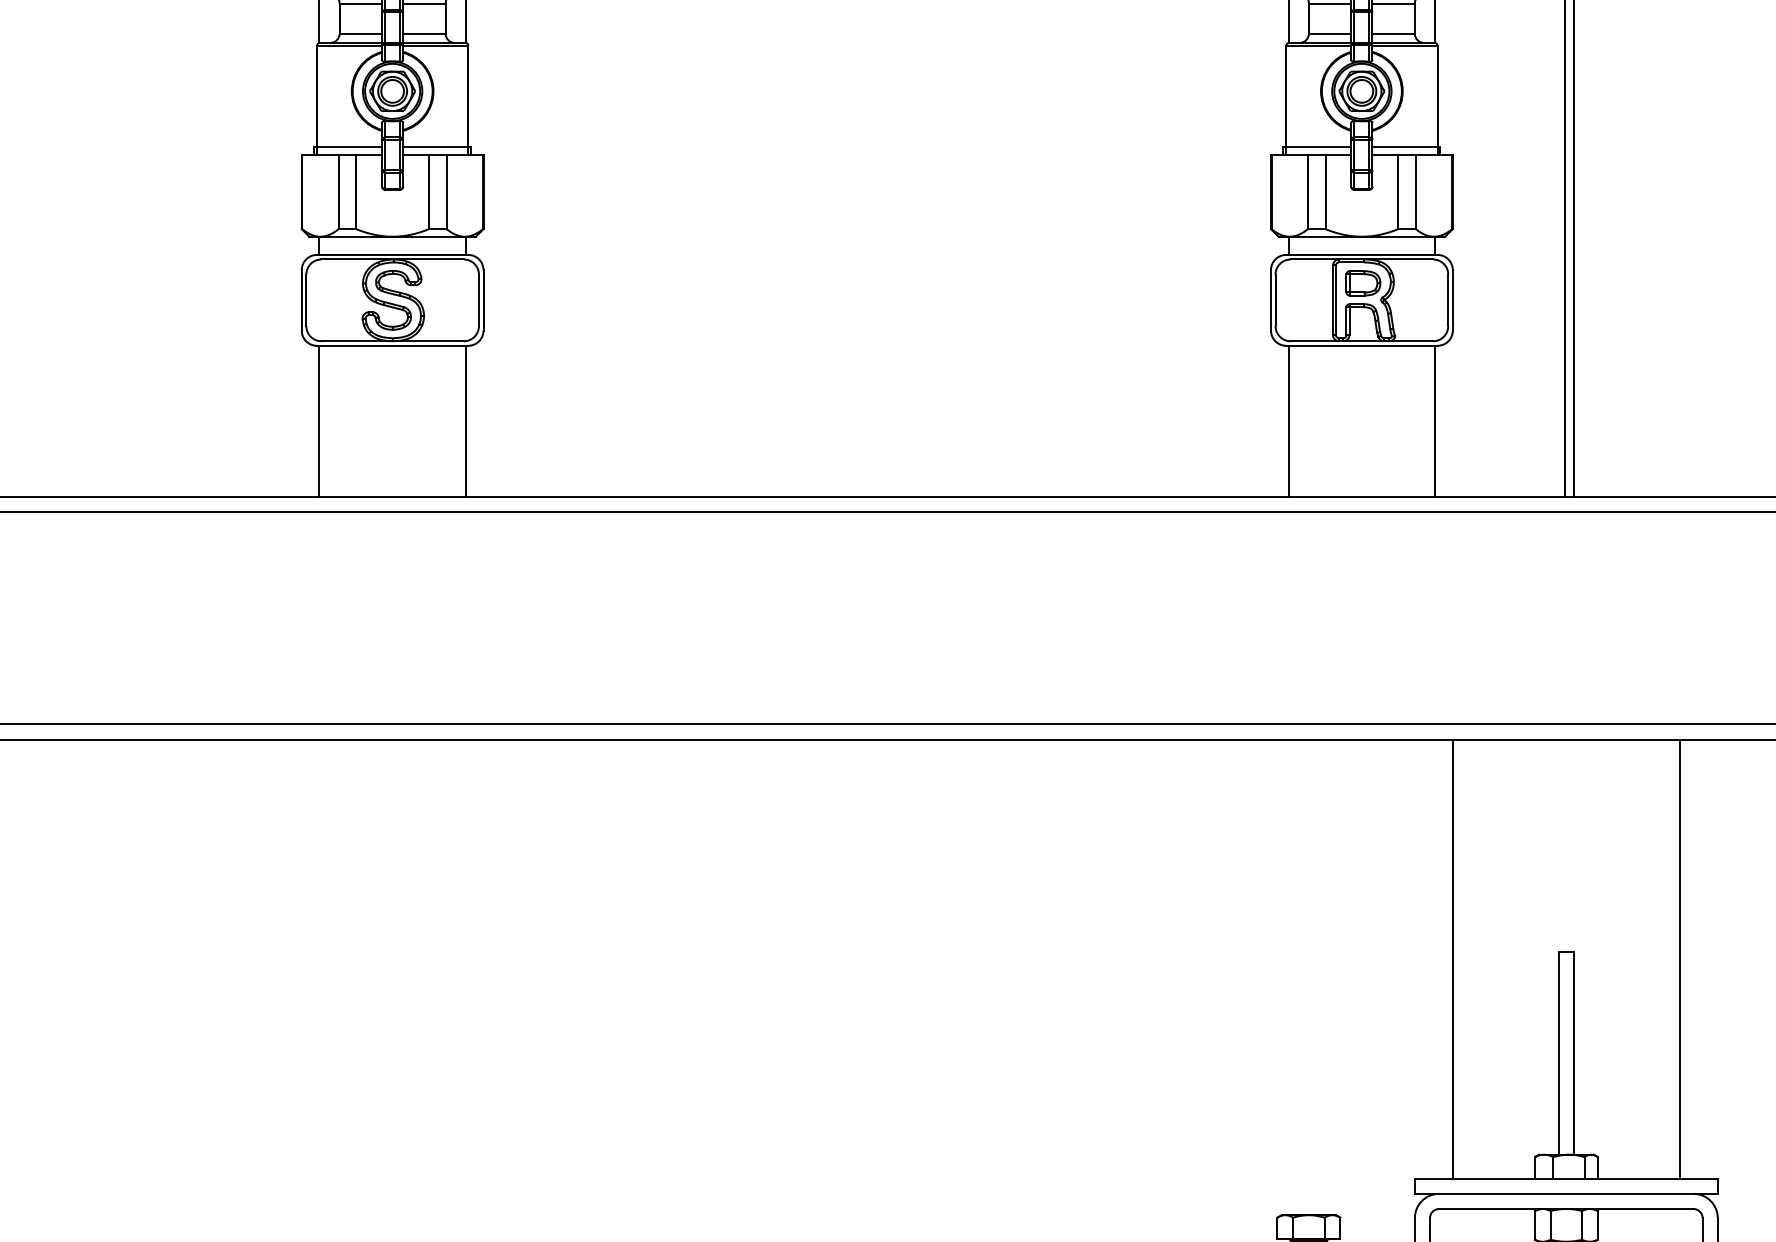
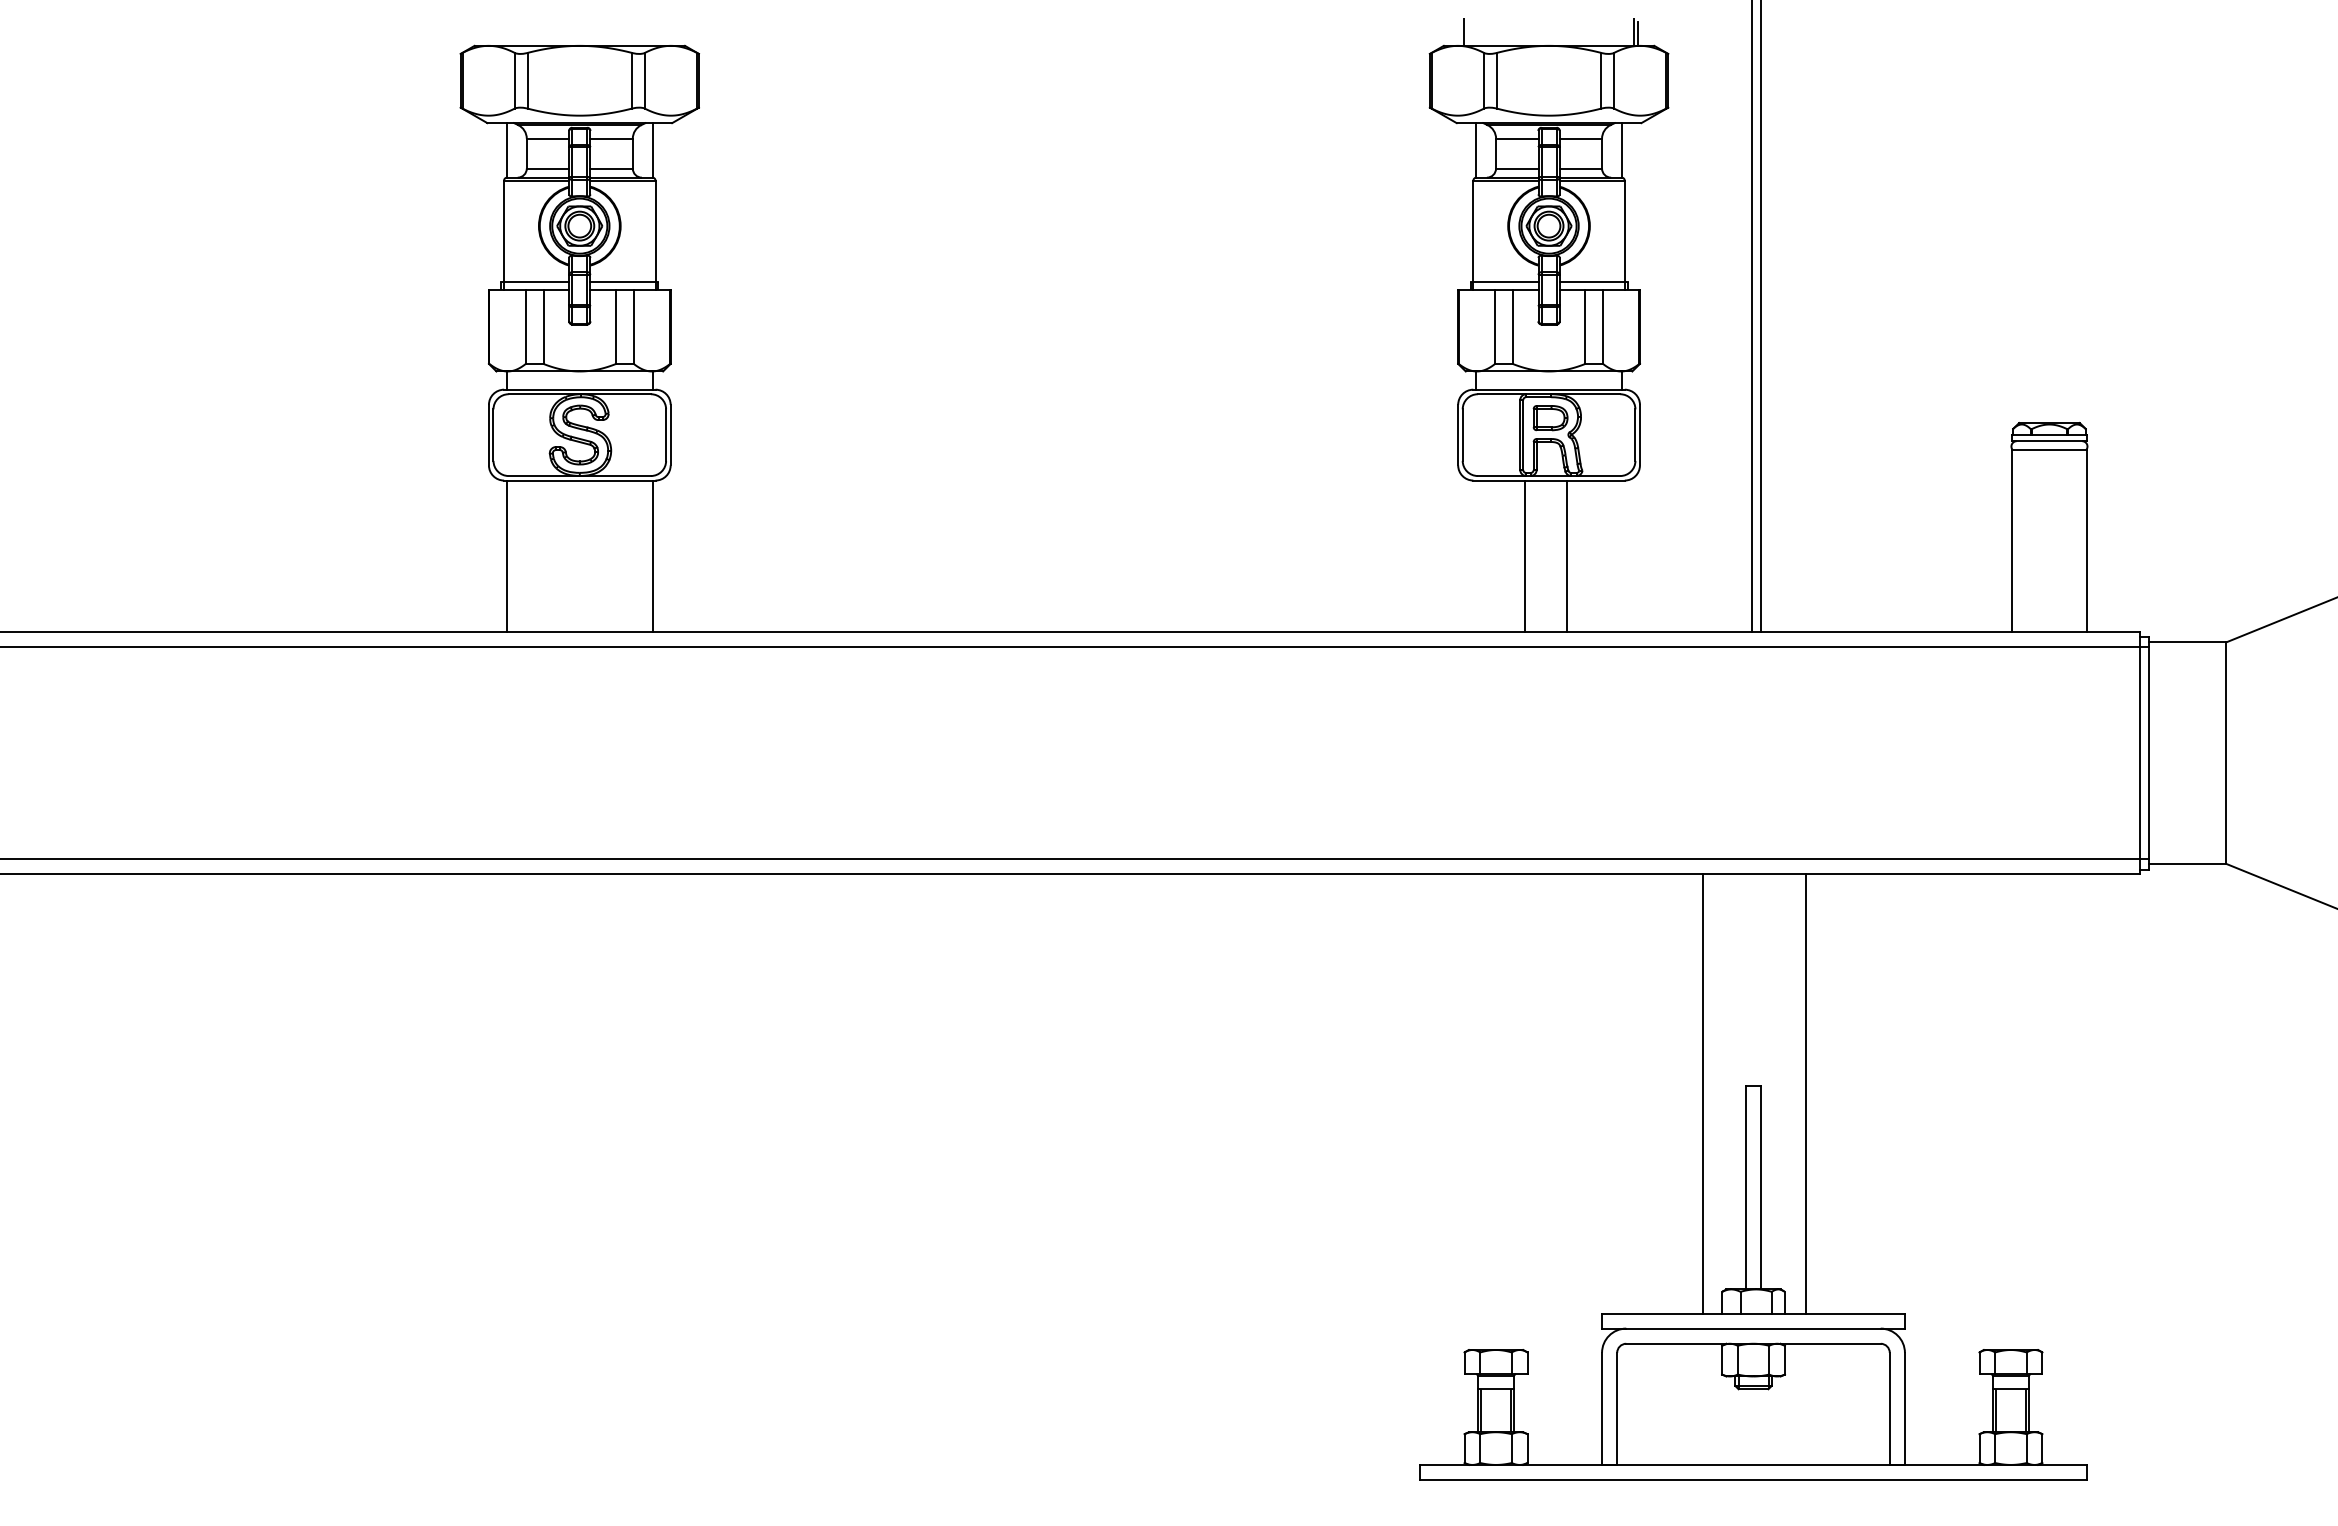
line: (1288, 420) -> (1524, 555), moved
line: (1435, 420) -> (1567, 555), moved
line: (1452, 958) -> (1702, 1093), moved
line: (1680, 958) -> (1806, 1093), moved

